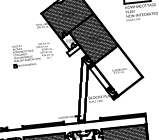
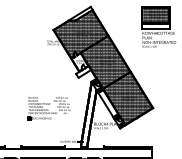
part: (32, 54) -> (48, 108), moved
hatch: (118, 69) -> (128, 97), added

